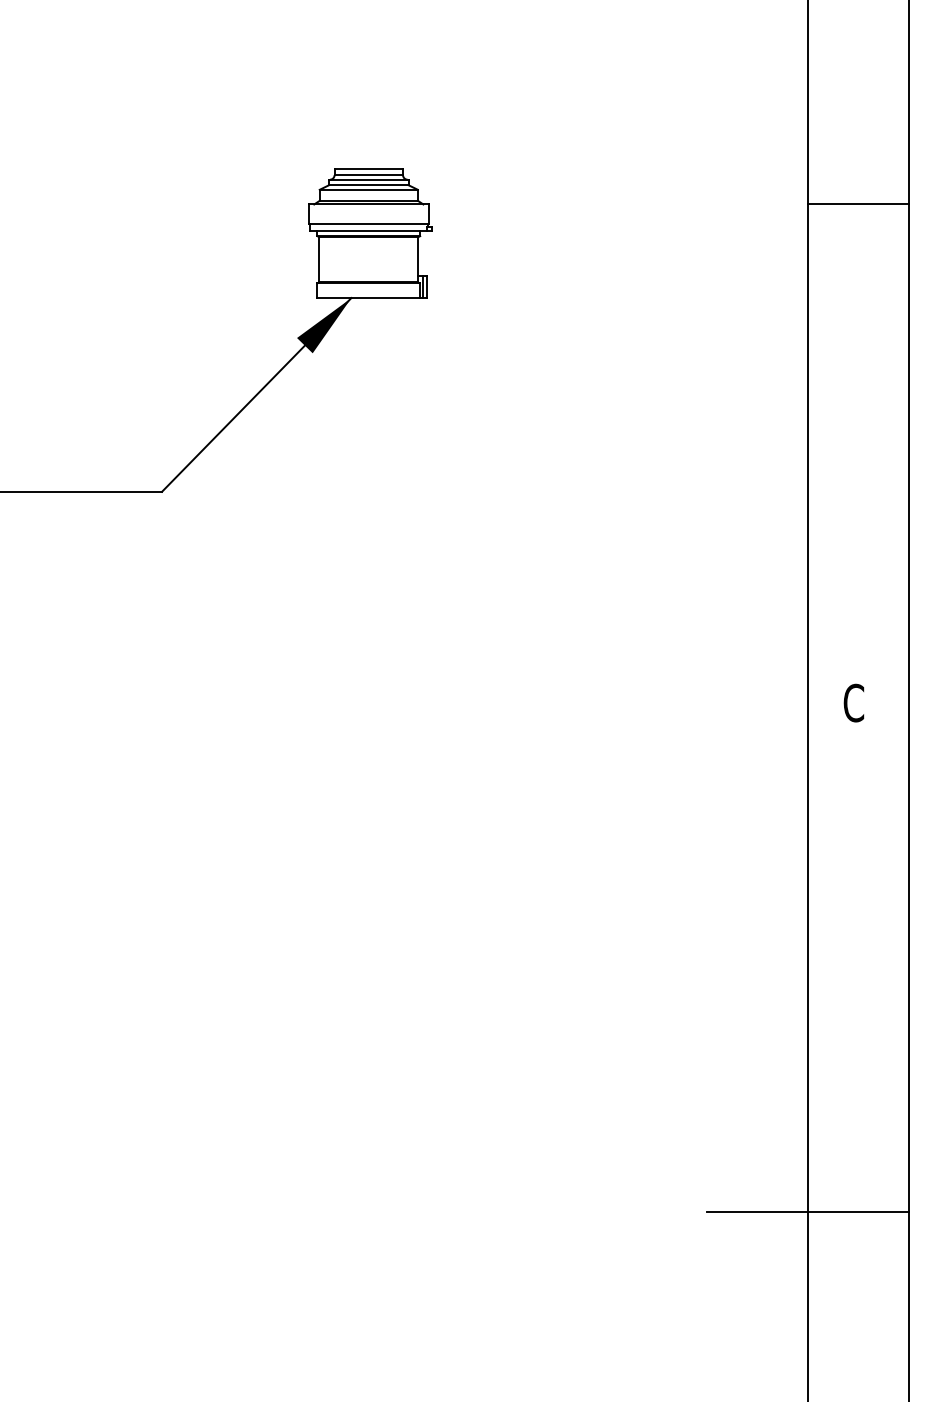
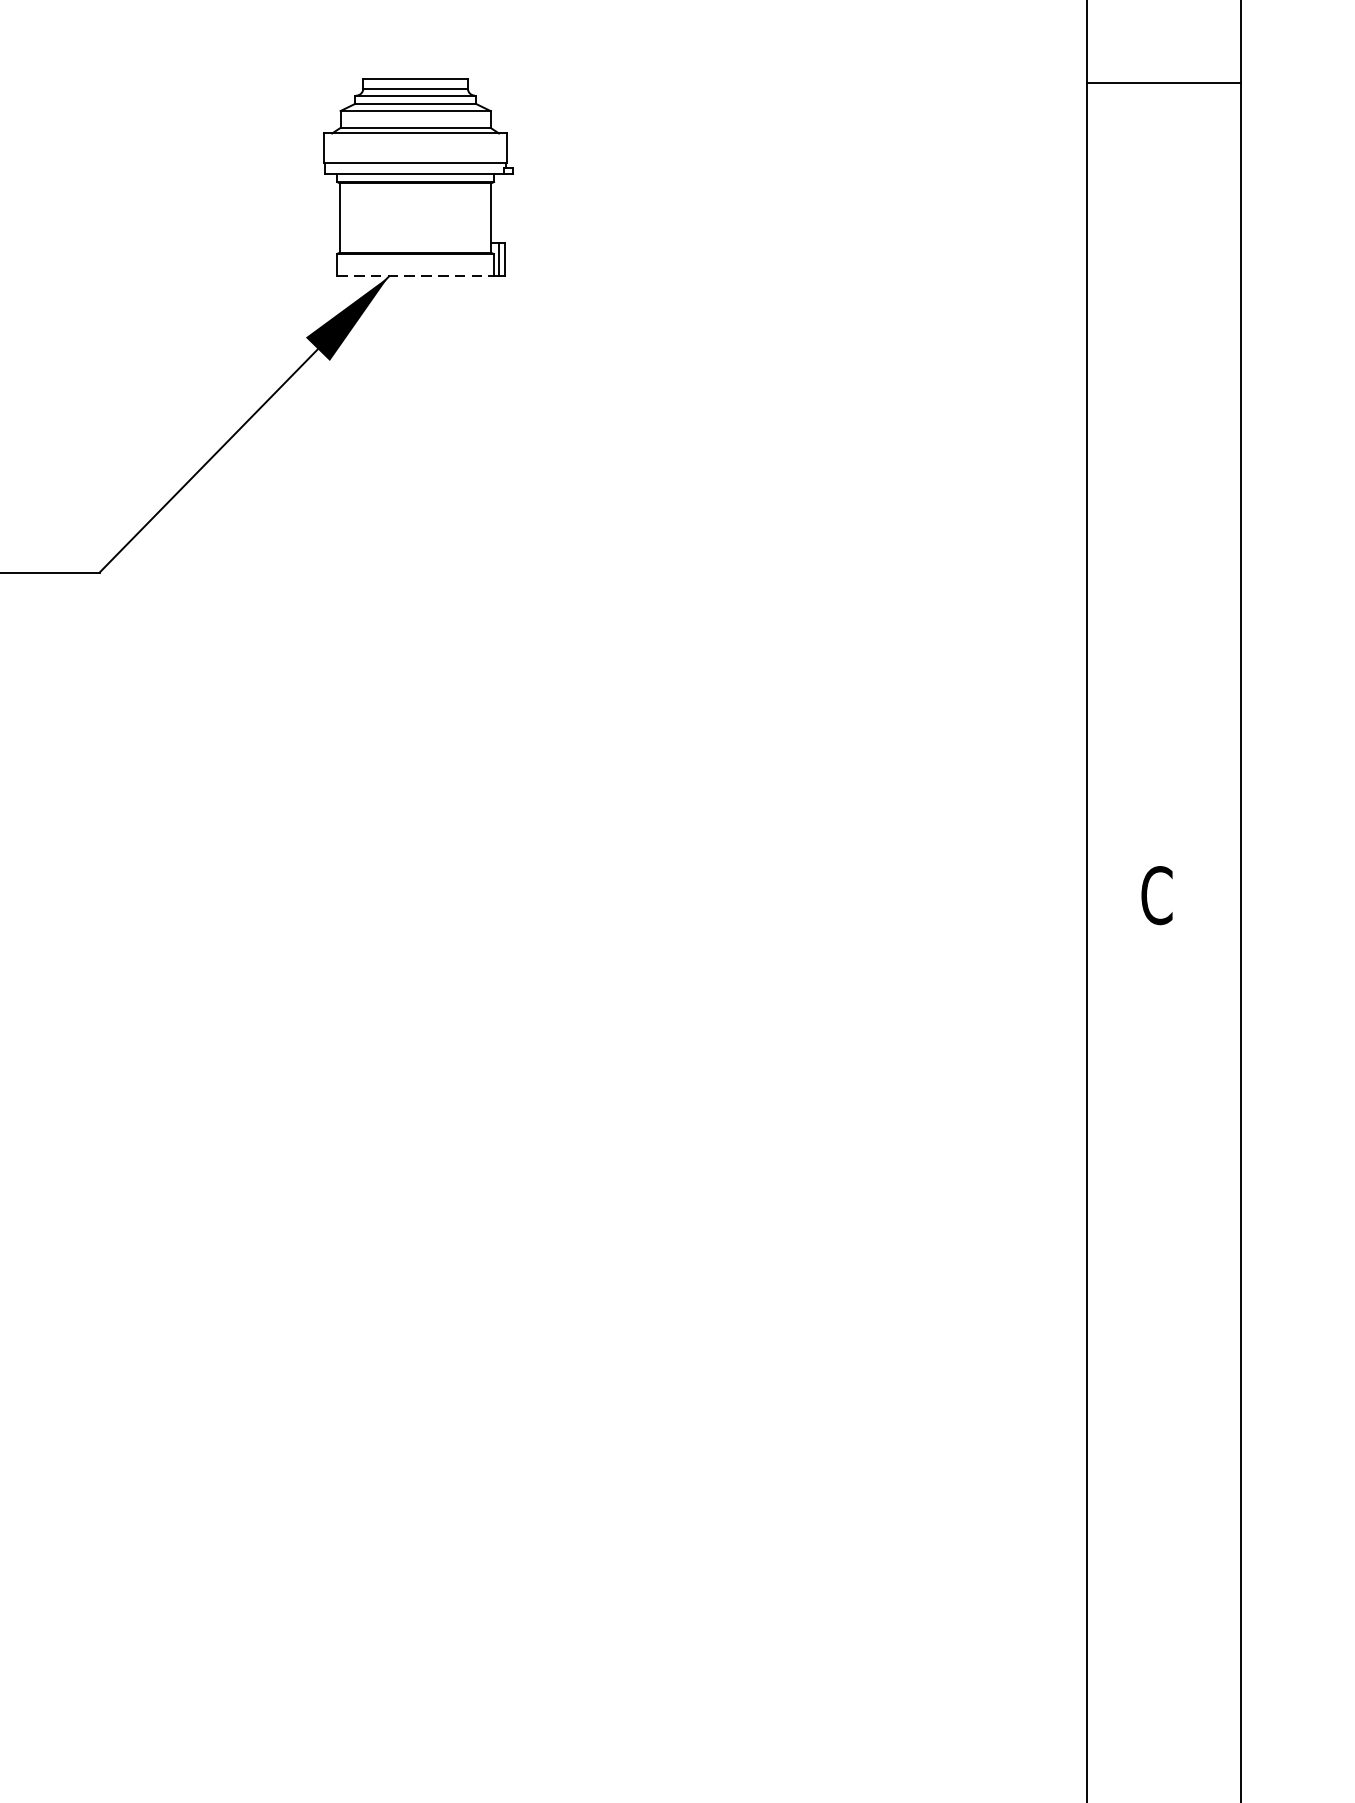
line: (858, 203) -> (1163, 83), moved
line: (369, 298) -> (416, 277), solid -> dashed
line: (808, 1212) -> (1087, 1674), removed

